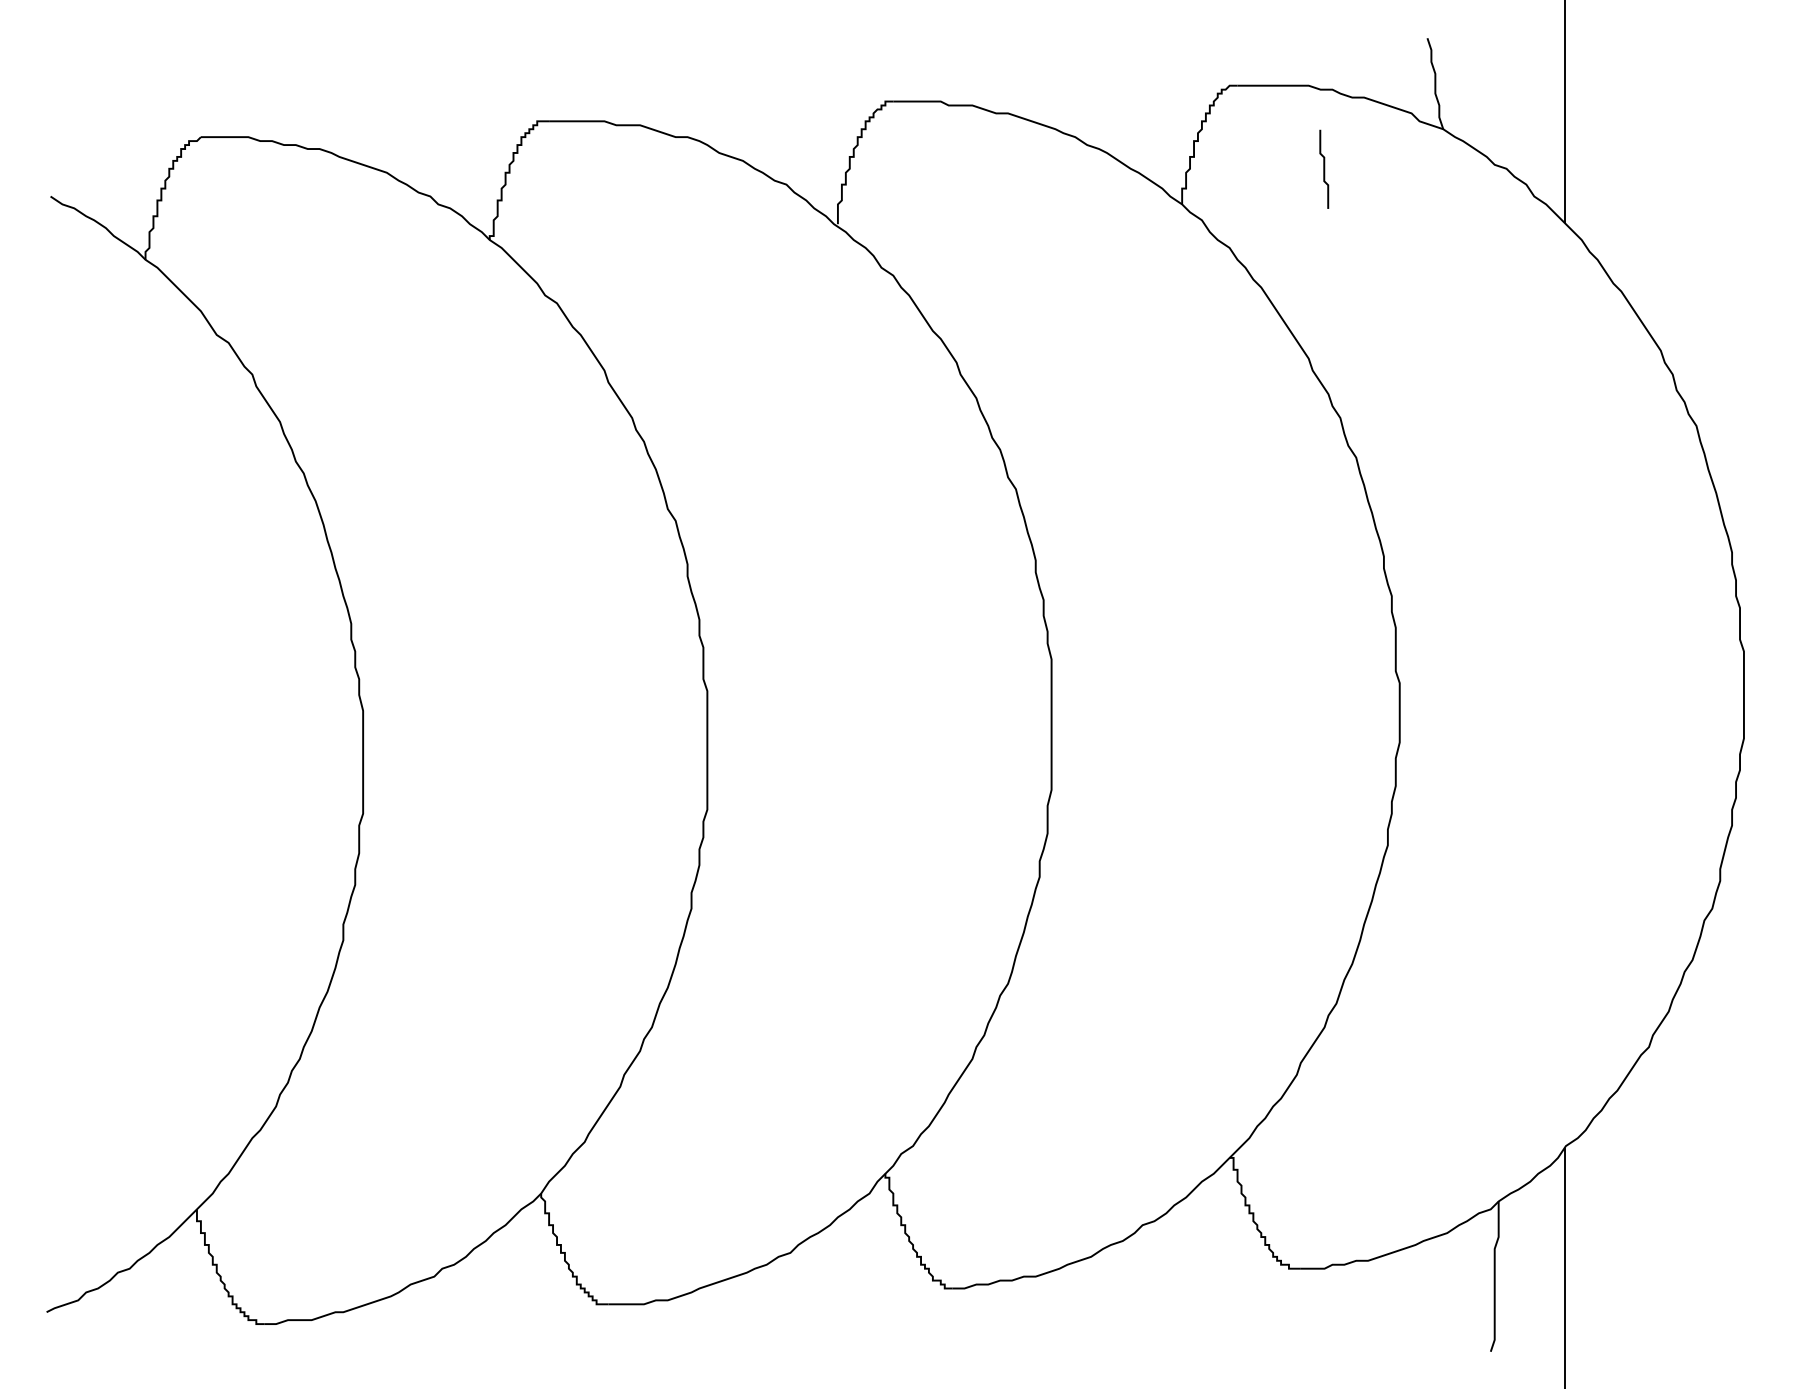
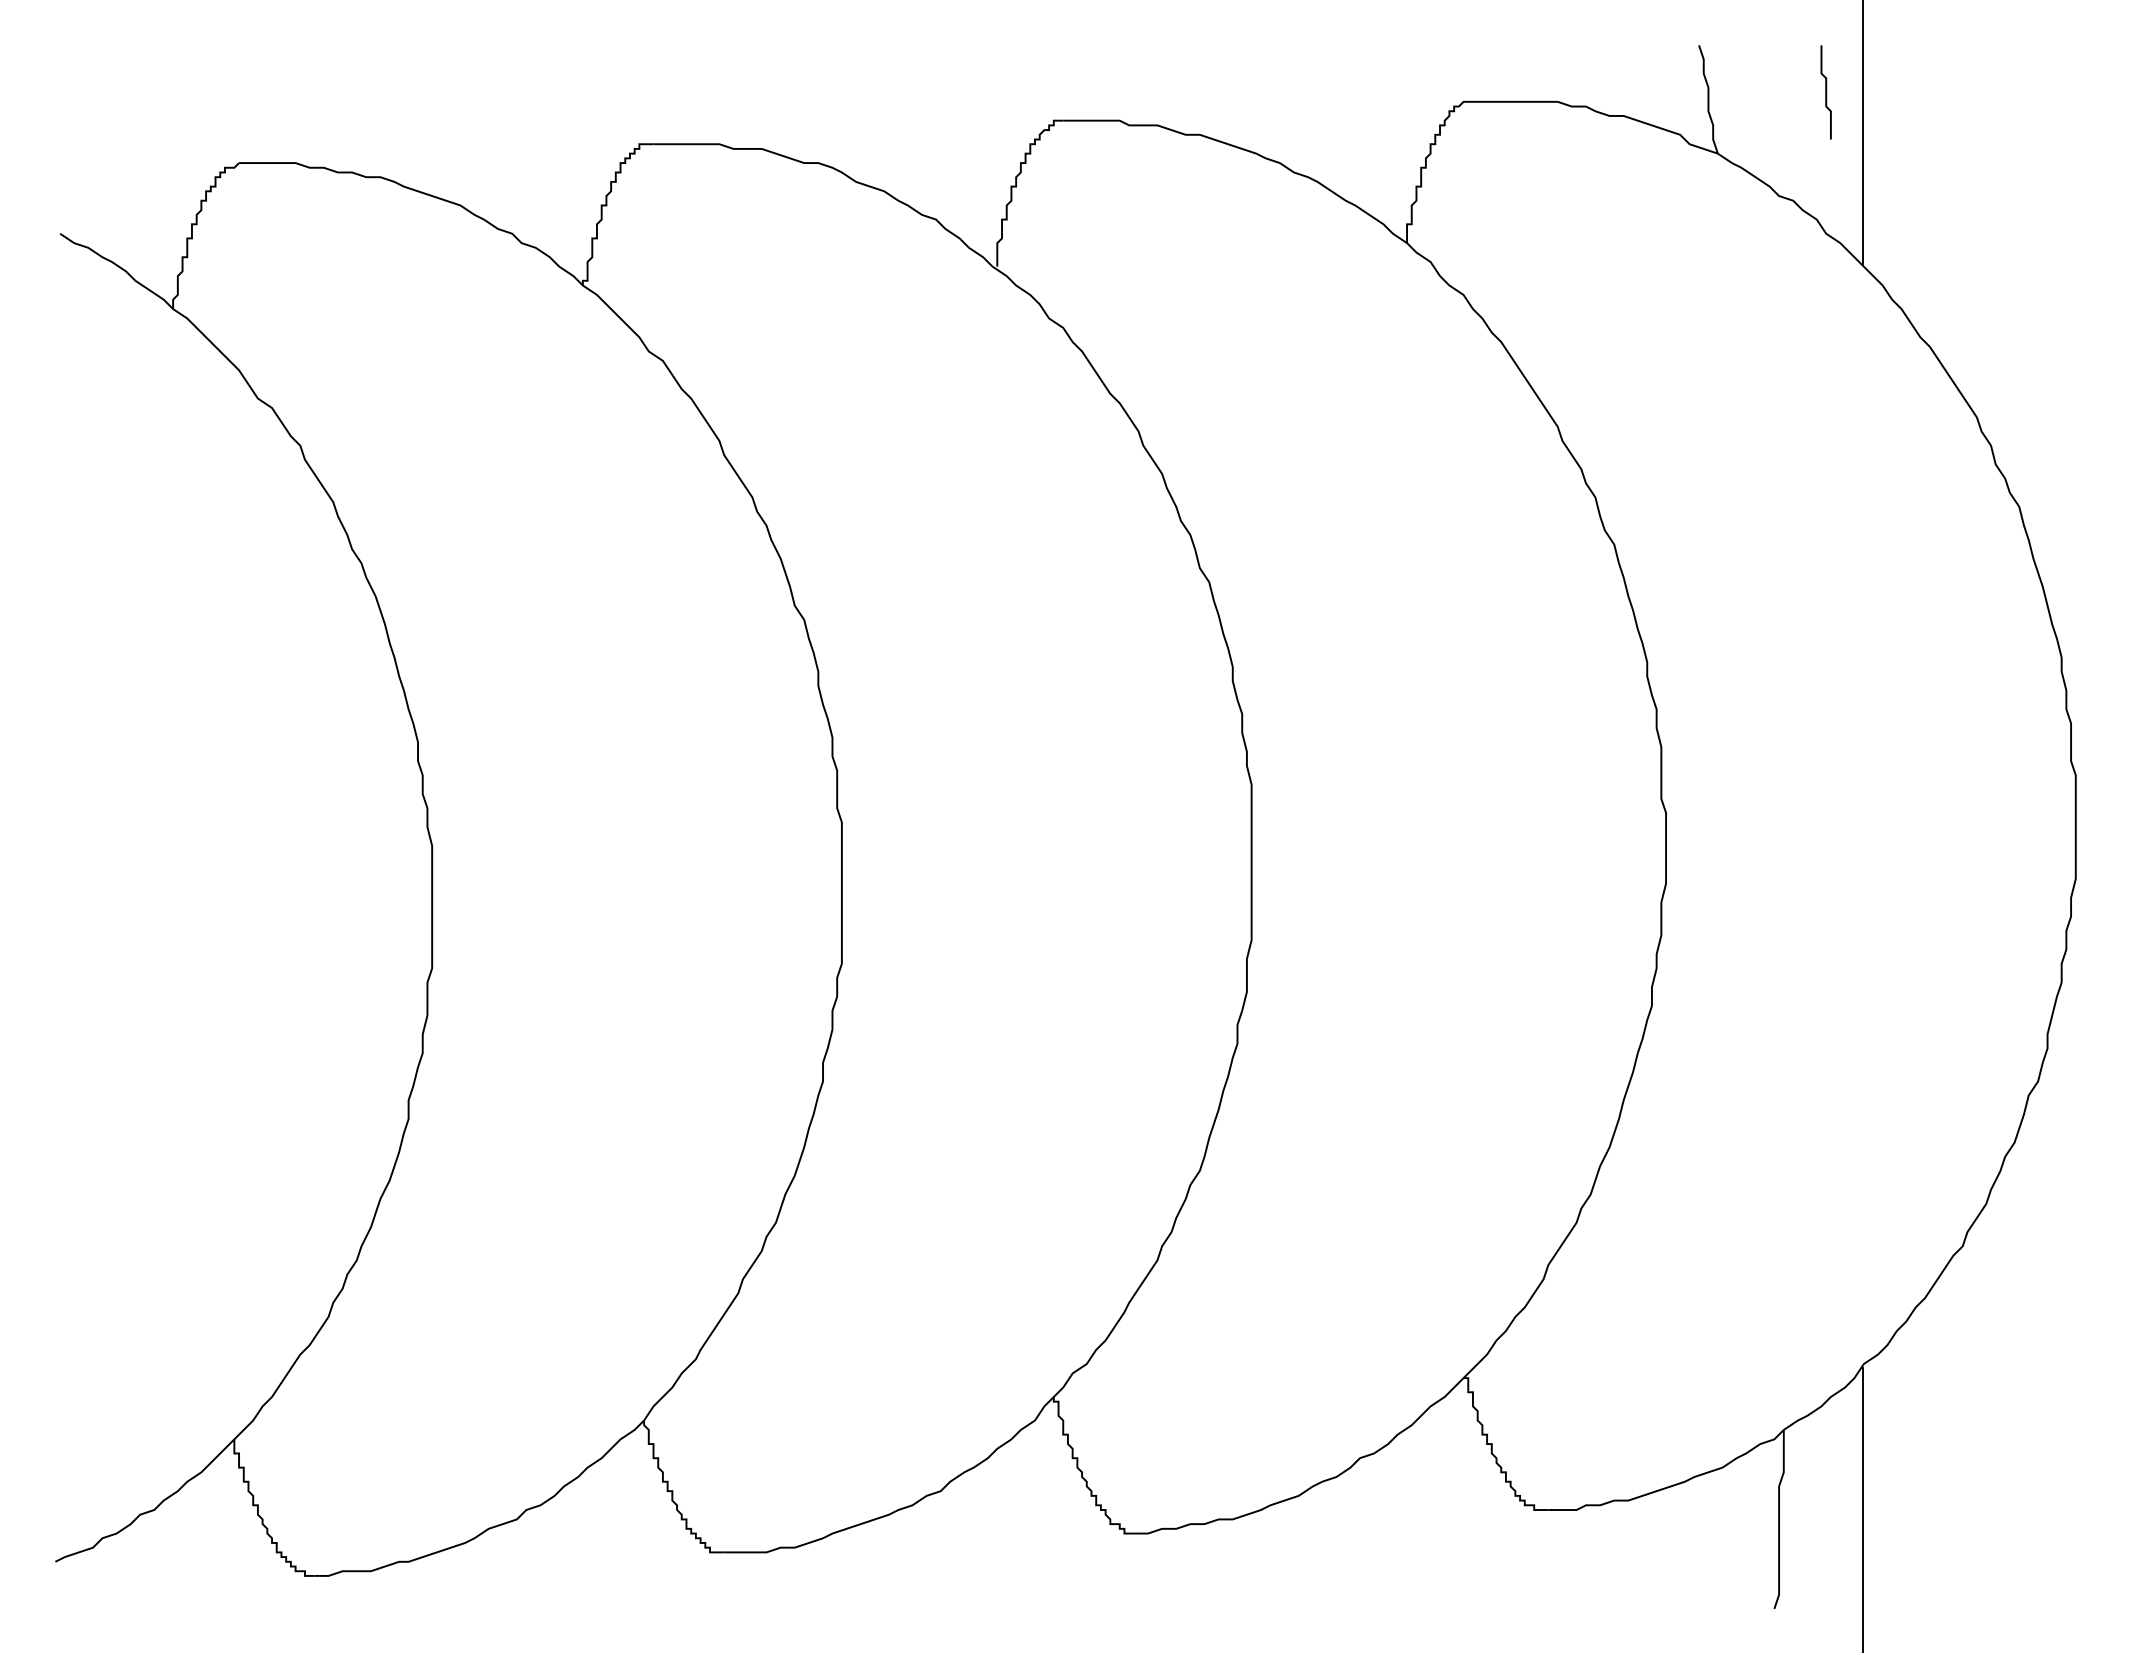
curve: (1323, 169) -> (1825, 92), moved

